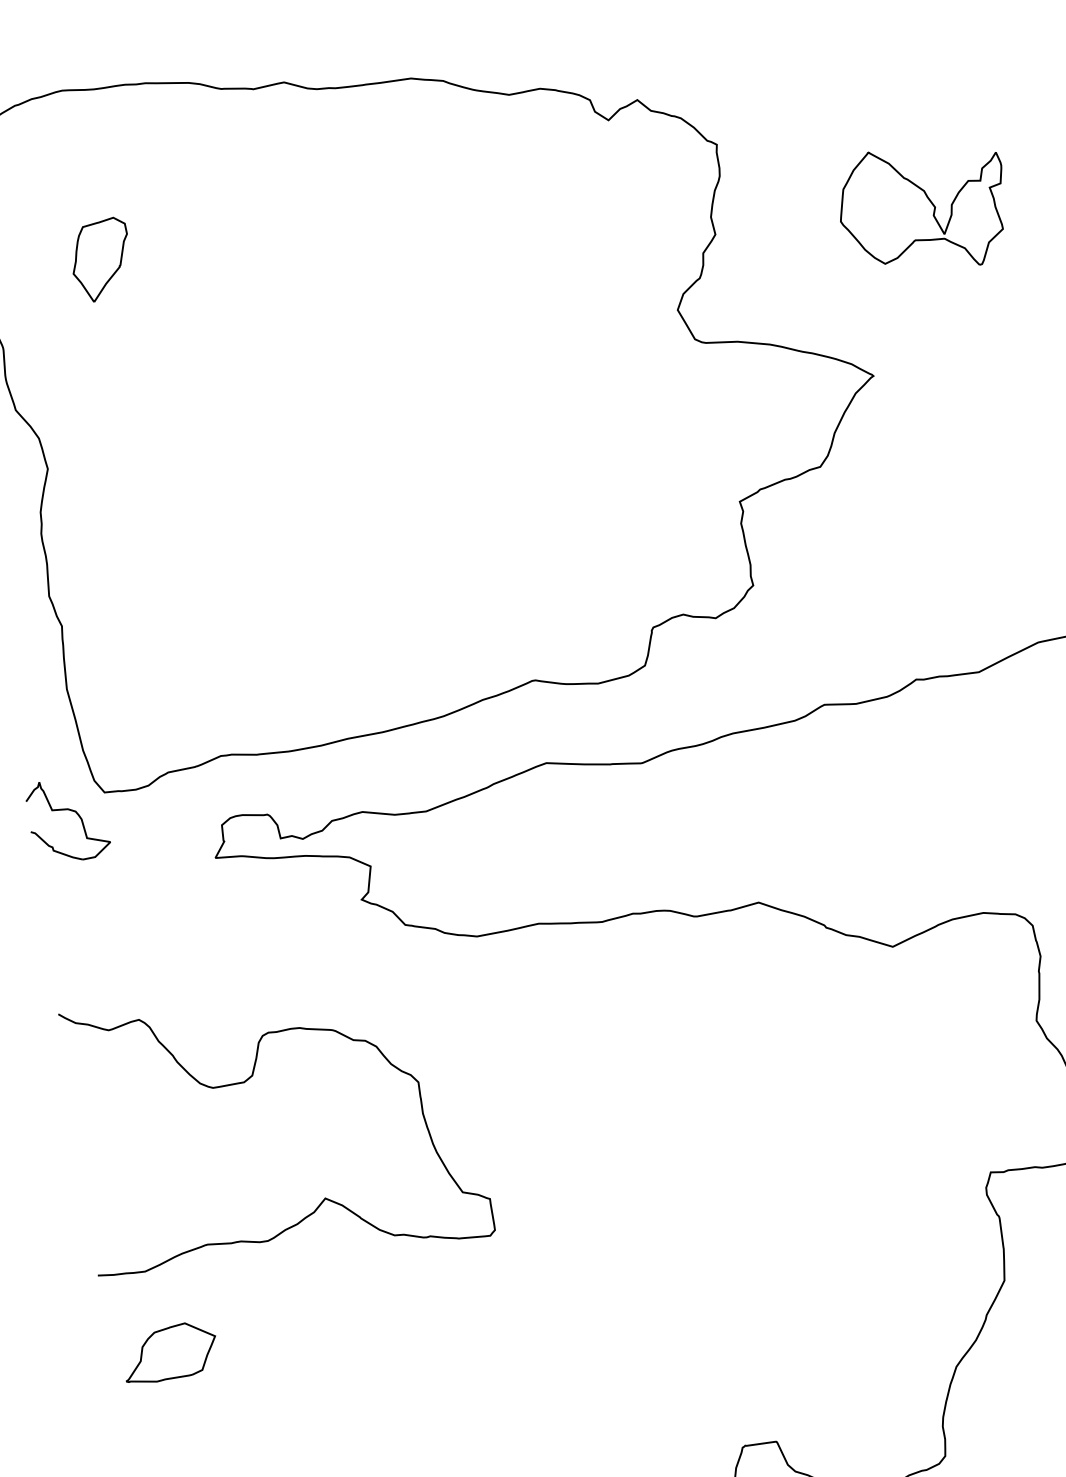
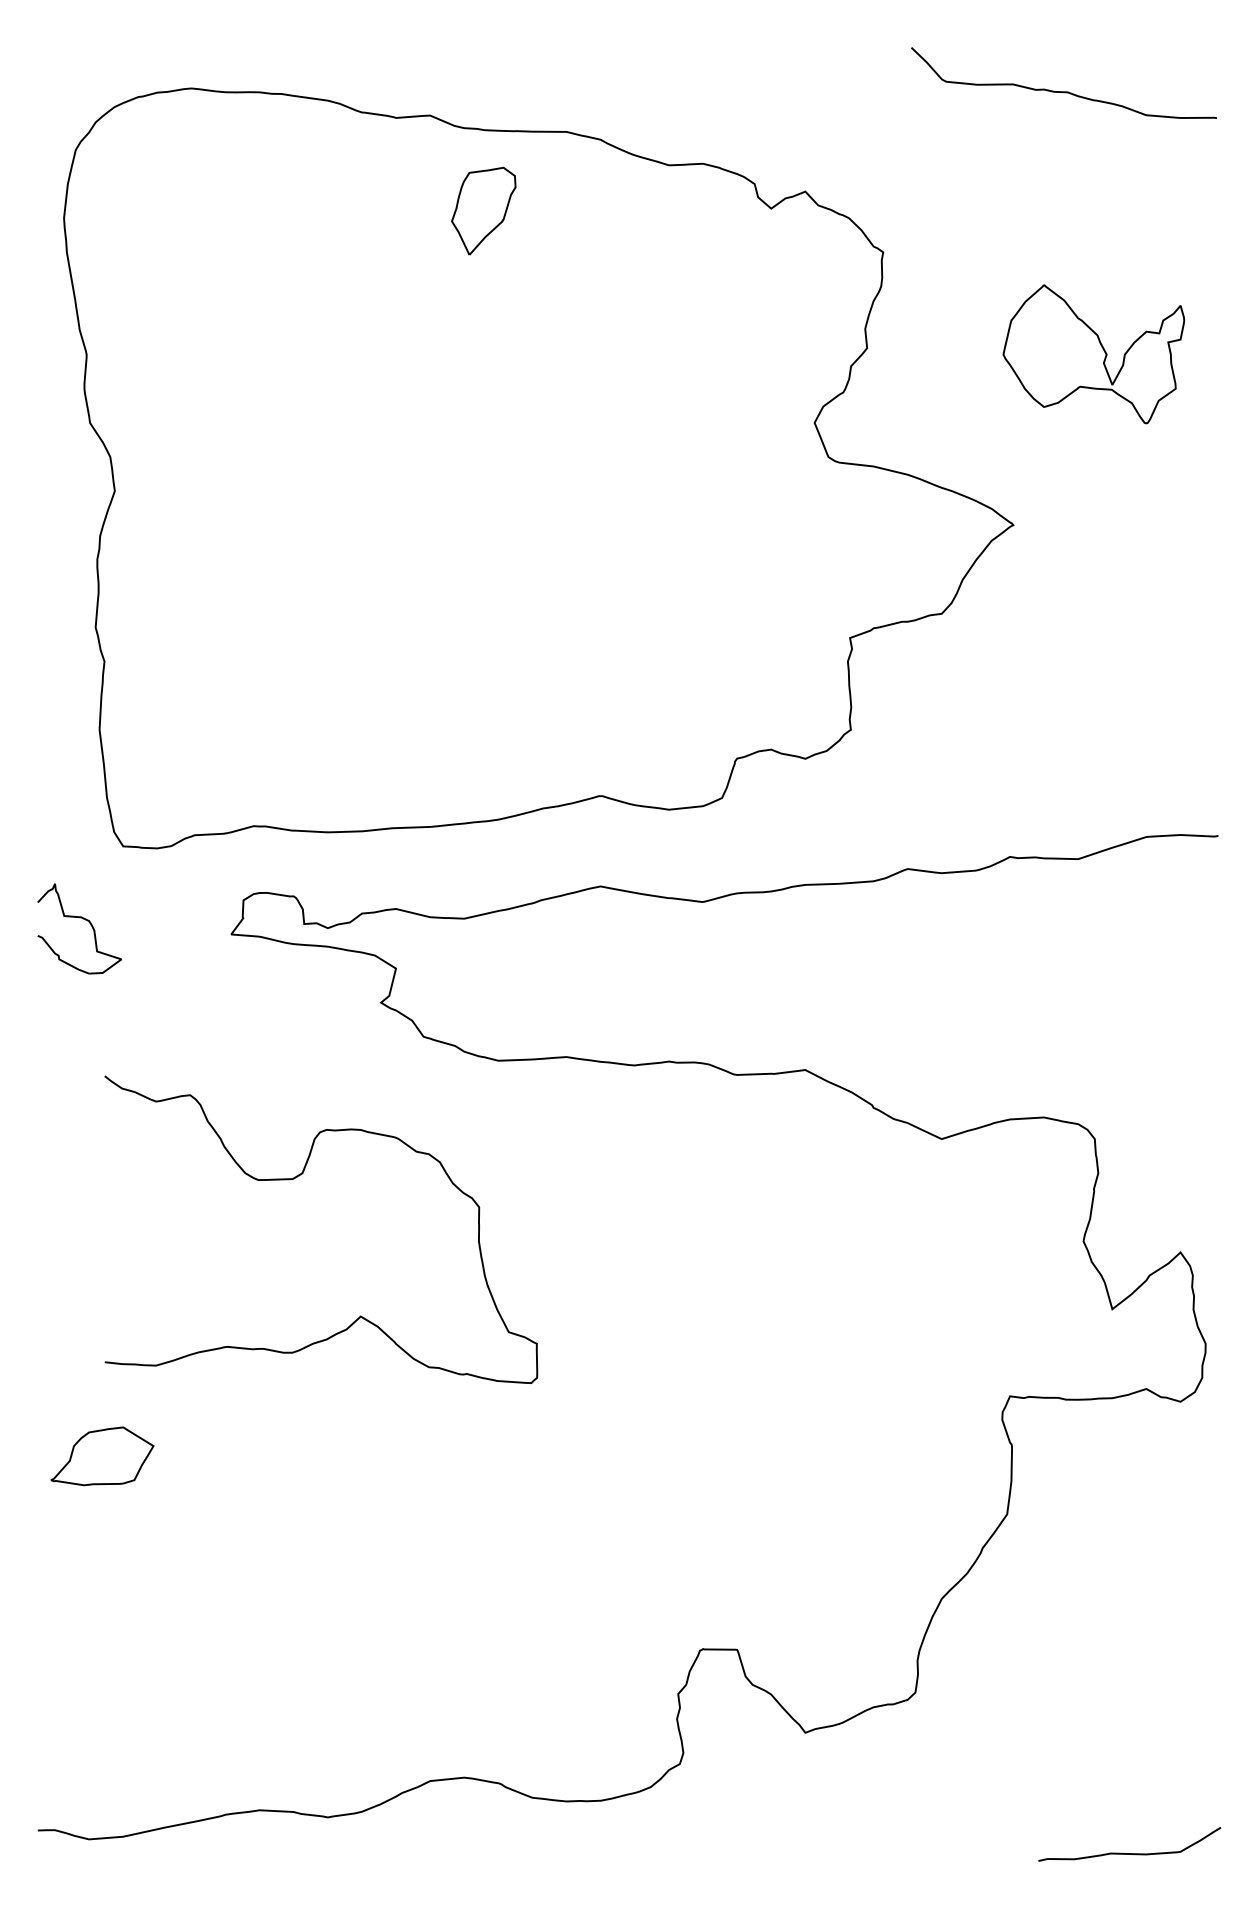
part: (100, 259) -> (483, 210), moved
part: (70, 810) -> (83, 919), moved
curve: (245, 1082) -> (294, 1179), moved

